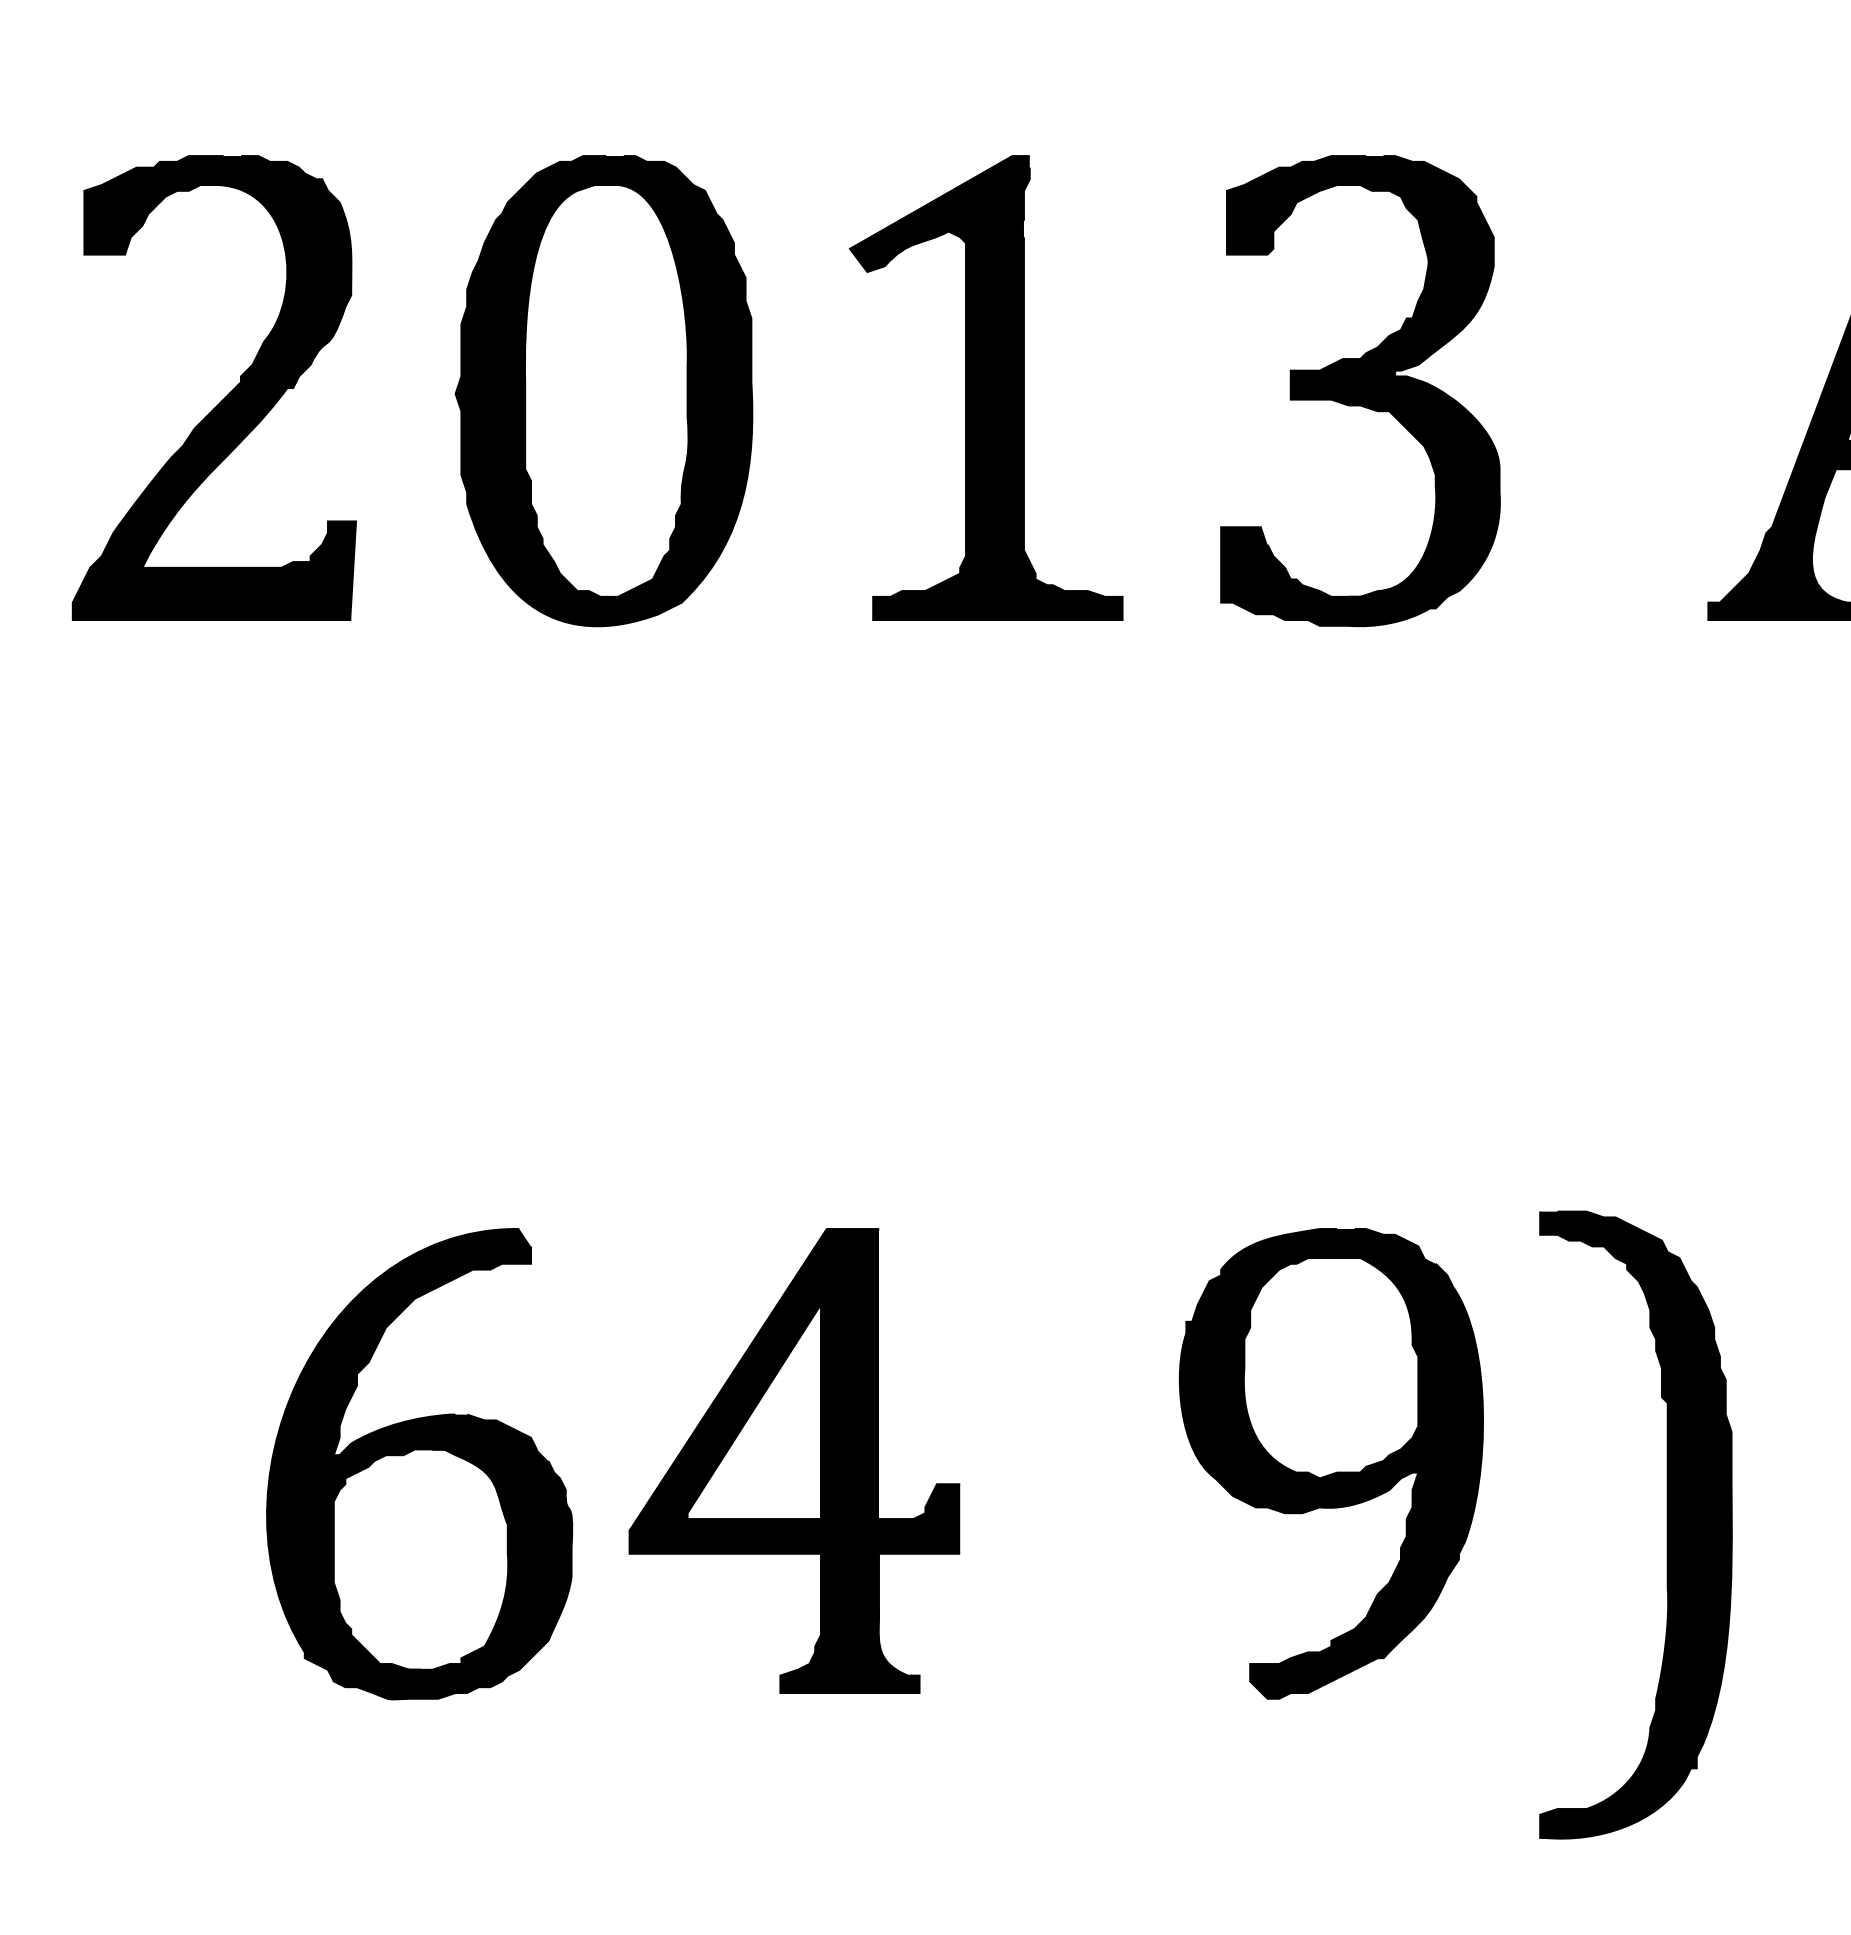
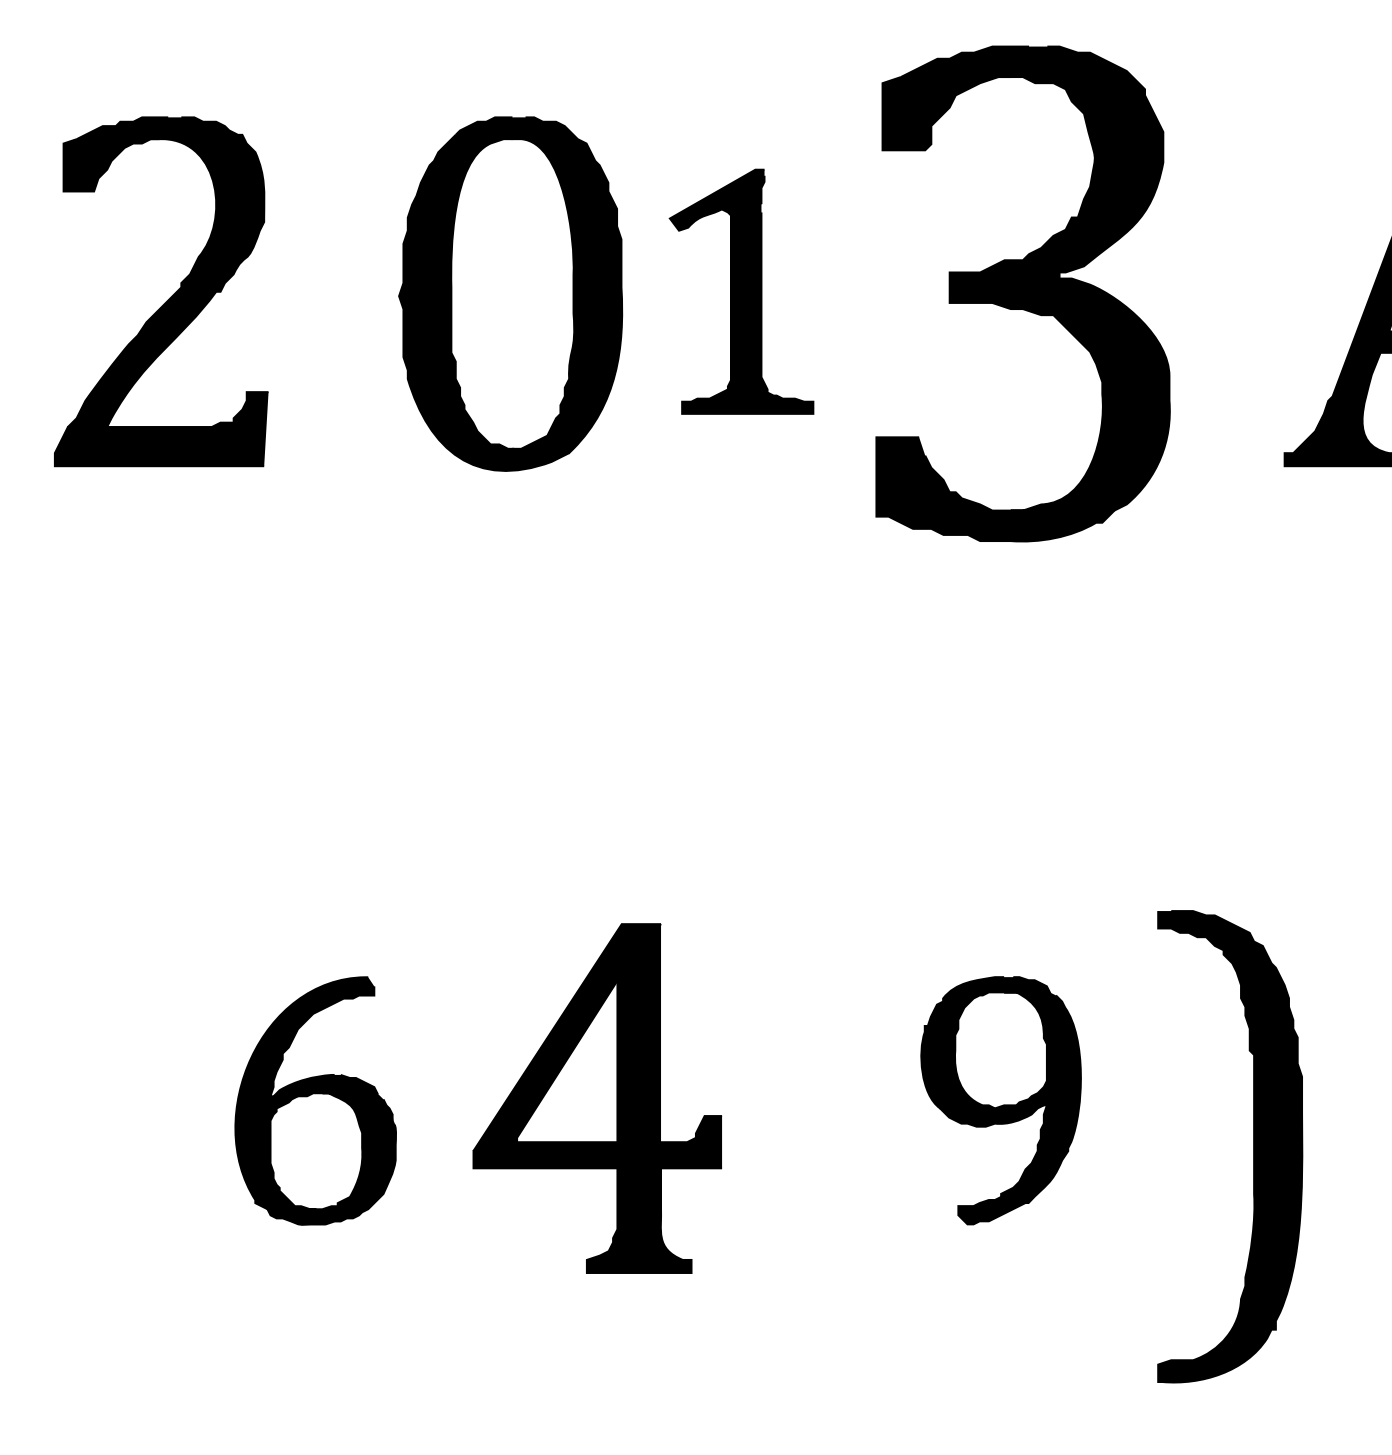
part: (985, 387) -> (741, 291), size x0.7
part: (603, 391) -> (510, 294), moved
part: (1360, 391) -> (1023, 294), size x1.4
part: (1330, 1463) -> (1000, 1100), size x0.7
part: (419, 1464) -> (315, 1101), size x0.7

